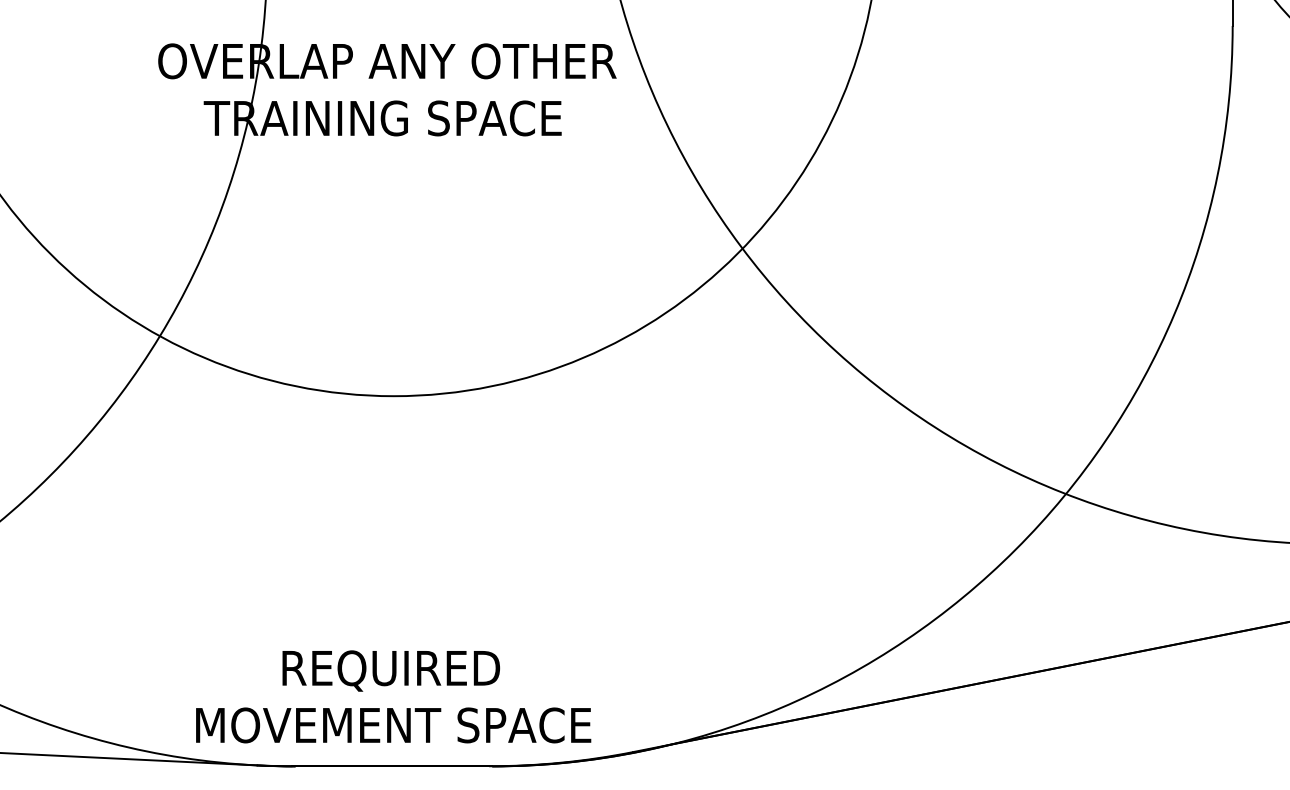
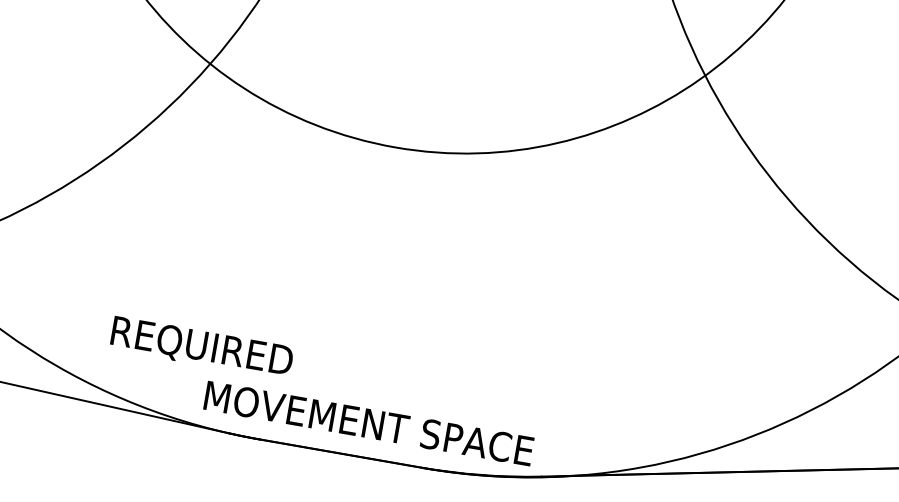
text: (390, 670) -> (201, 347), moved
text: (393, 725) -> (368, 423), moved

